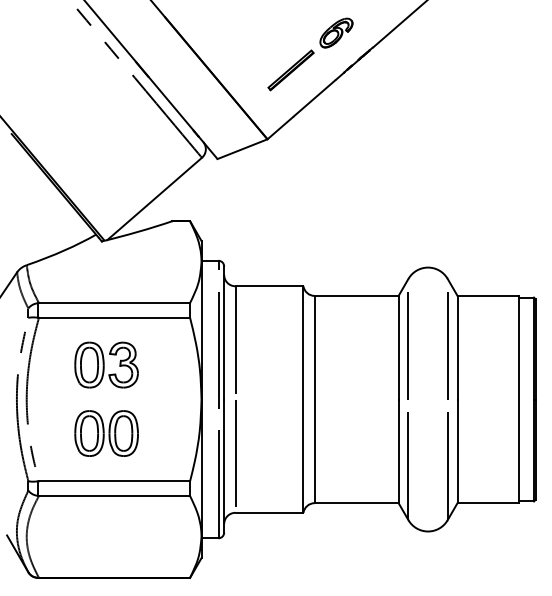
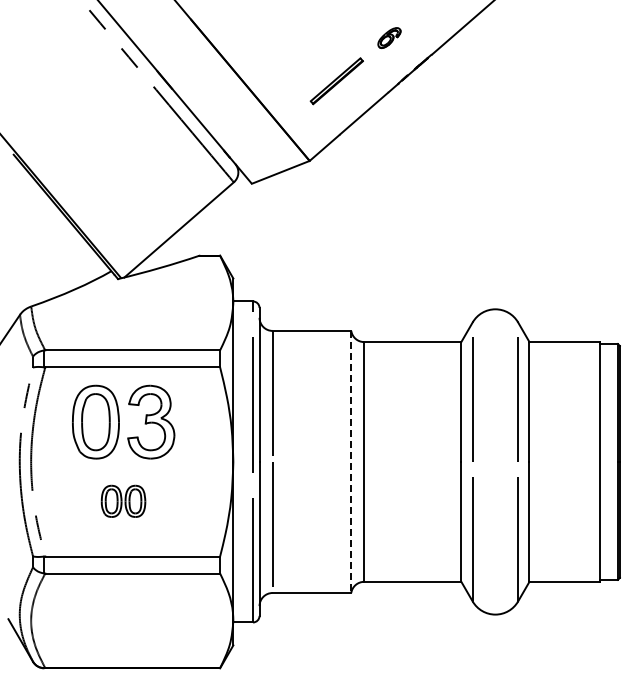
part: (336, 32) -> (389, 37), size x0.6
part: (106, 364) -> (123, 421), size x1.4
line: (303, 400) -> (351, 462), solid -> dashed
part: (106, 433) -> (123, 501), size x0.6

